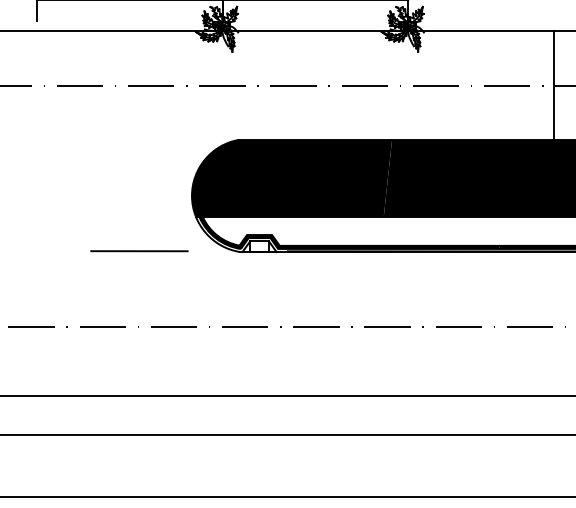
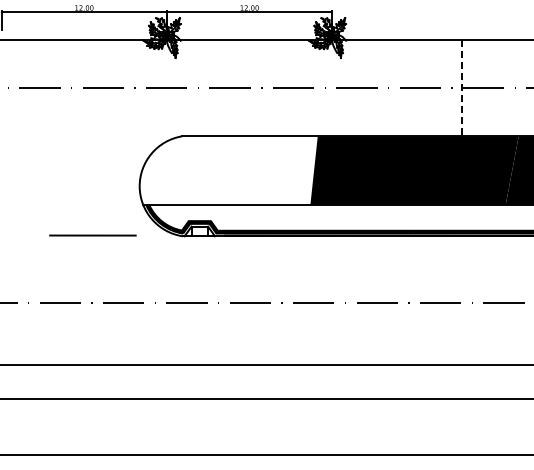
line: (553, 86) -> (461, 88), solid -> dashed
fill: (291, 178) -> (228, 170), removed

